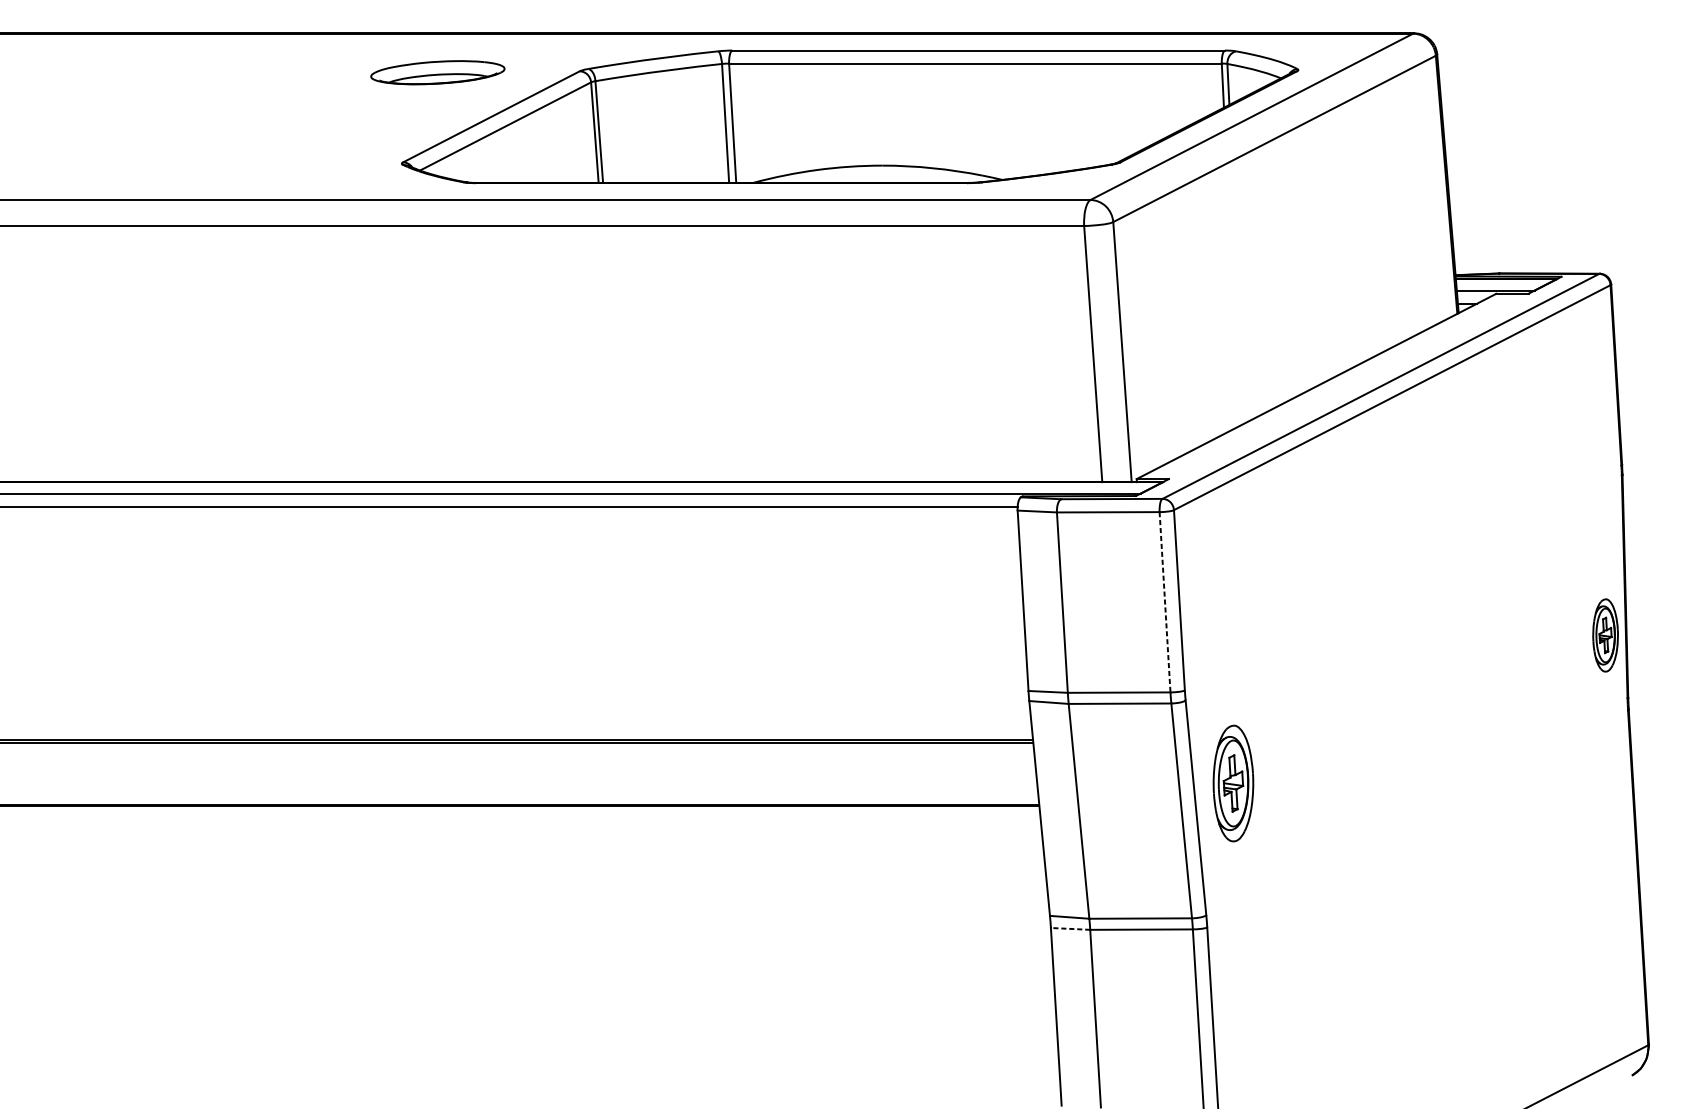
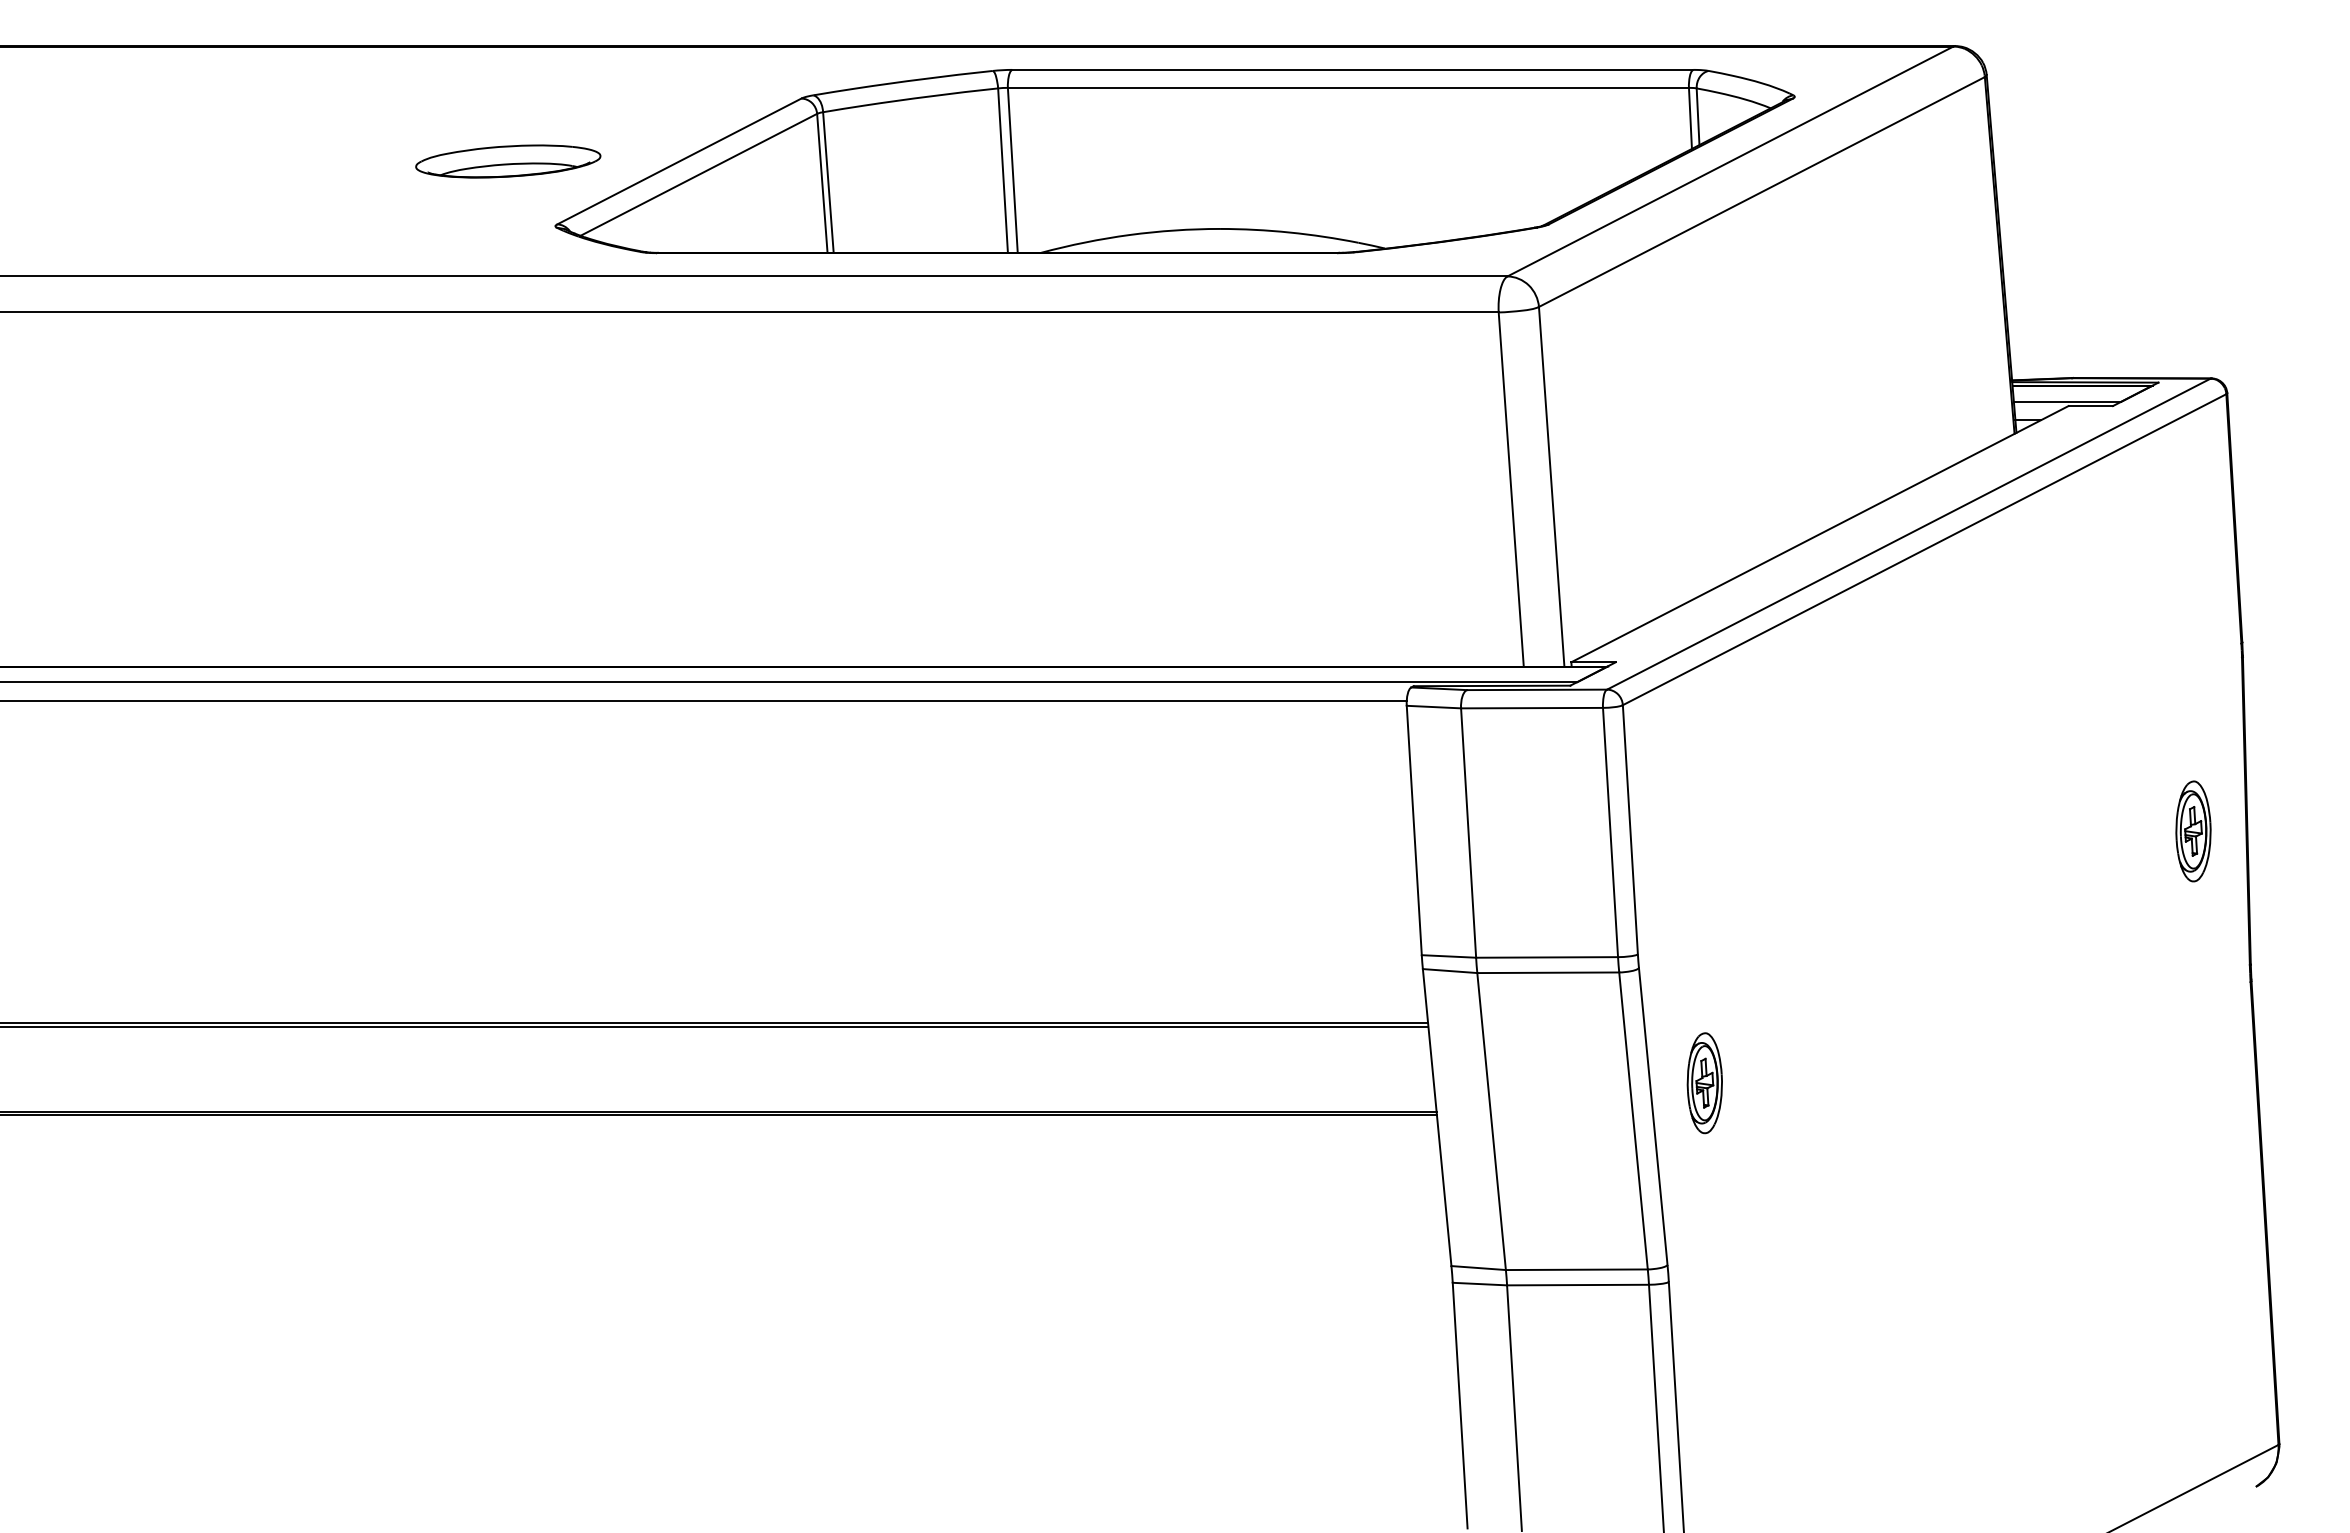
part: (438, 72) -> (508, 161), moved
line: (1165, 602) -> (1610, 832), dashed -> solid
part: (1605, 635) -> (2193, 831), moved
part: (1233, 783) -> (1704, 1083), size x0.62
line: (1070, 929) -> (1479, 1284), dashed -> solid

